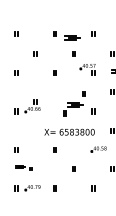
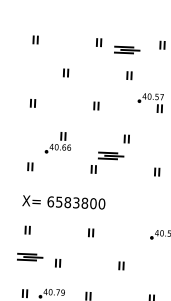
part: (74, 103) -> (110, 153), moved
part: (32, 106) -> (57, 143), moved
text: (69, 131) -> (63, 201), moved
part: (23, 167) -> (38, 259), size x1.67

